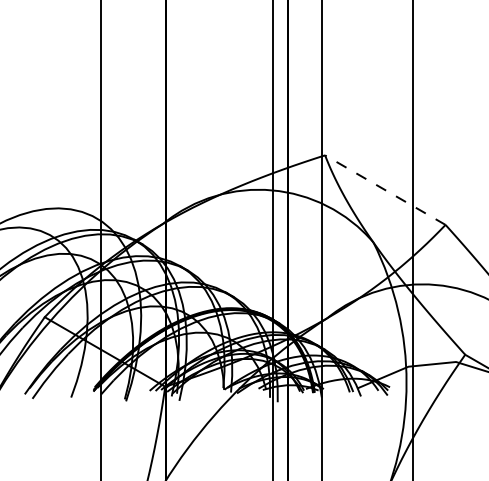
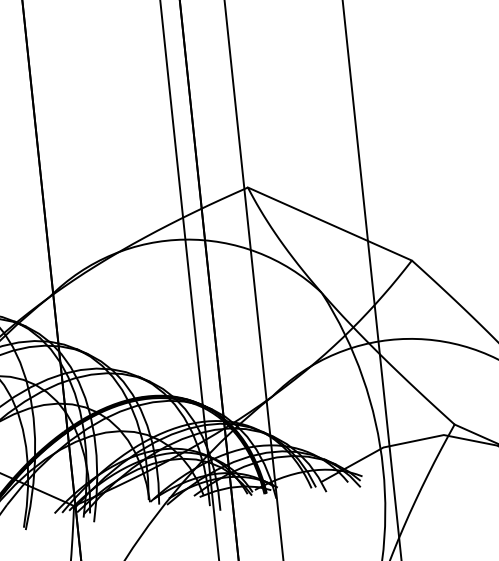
line: (385, 190) -> (330, 224), dashed -> solid

